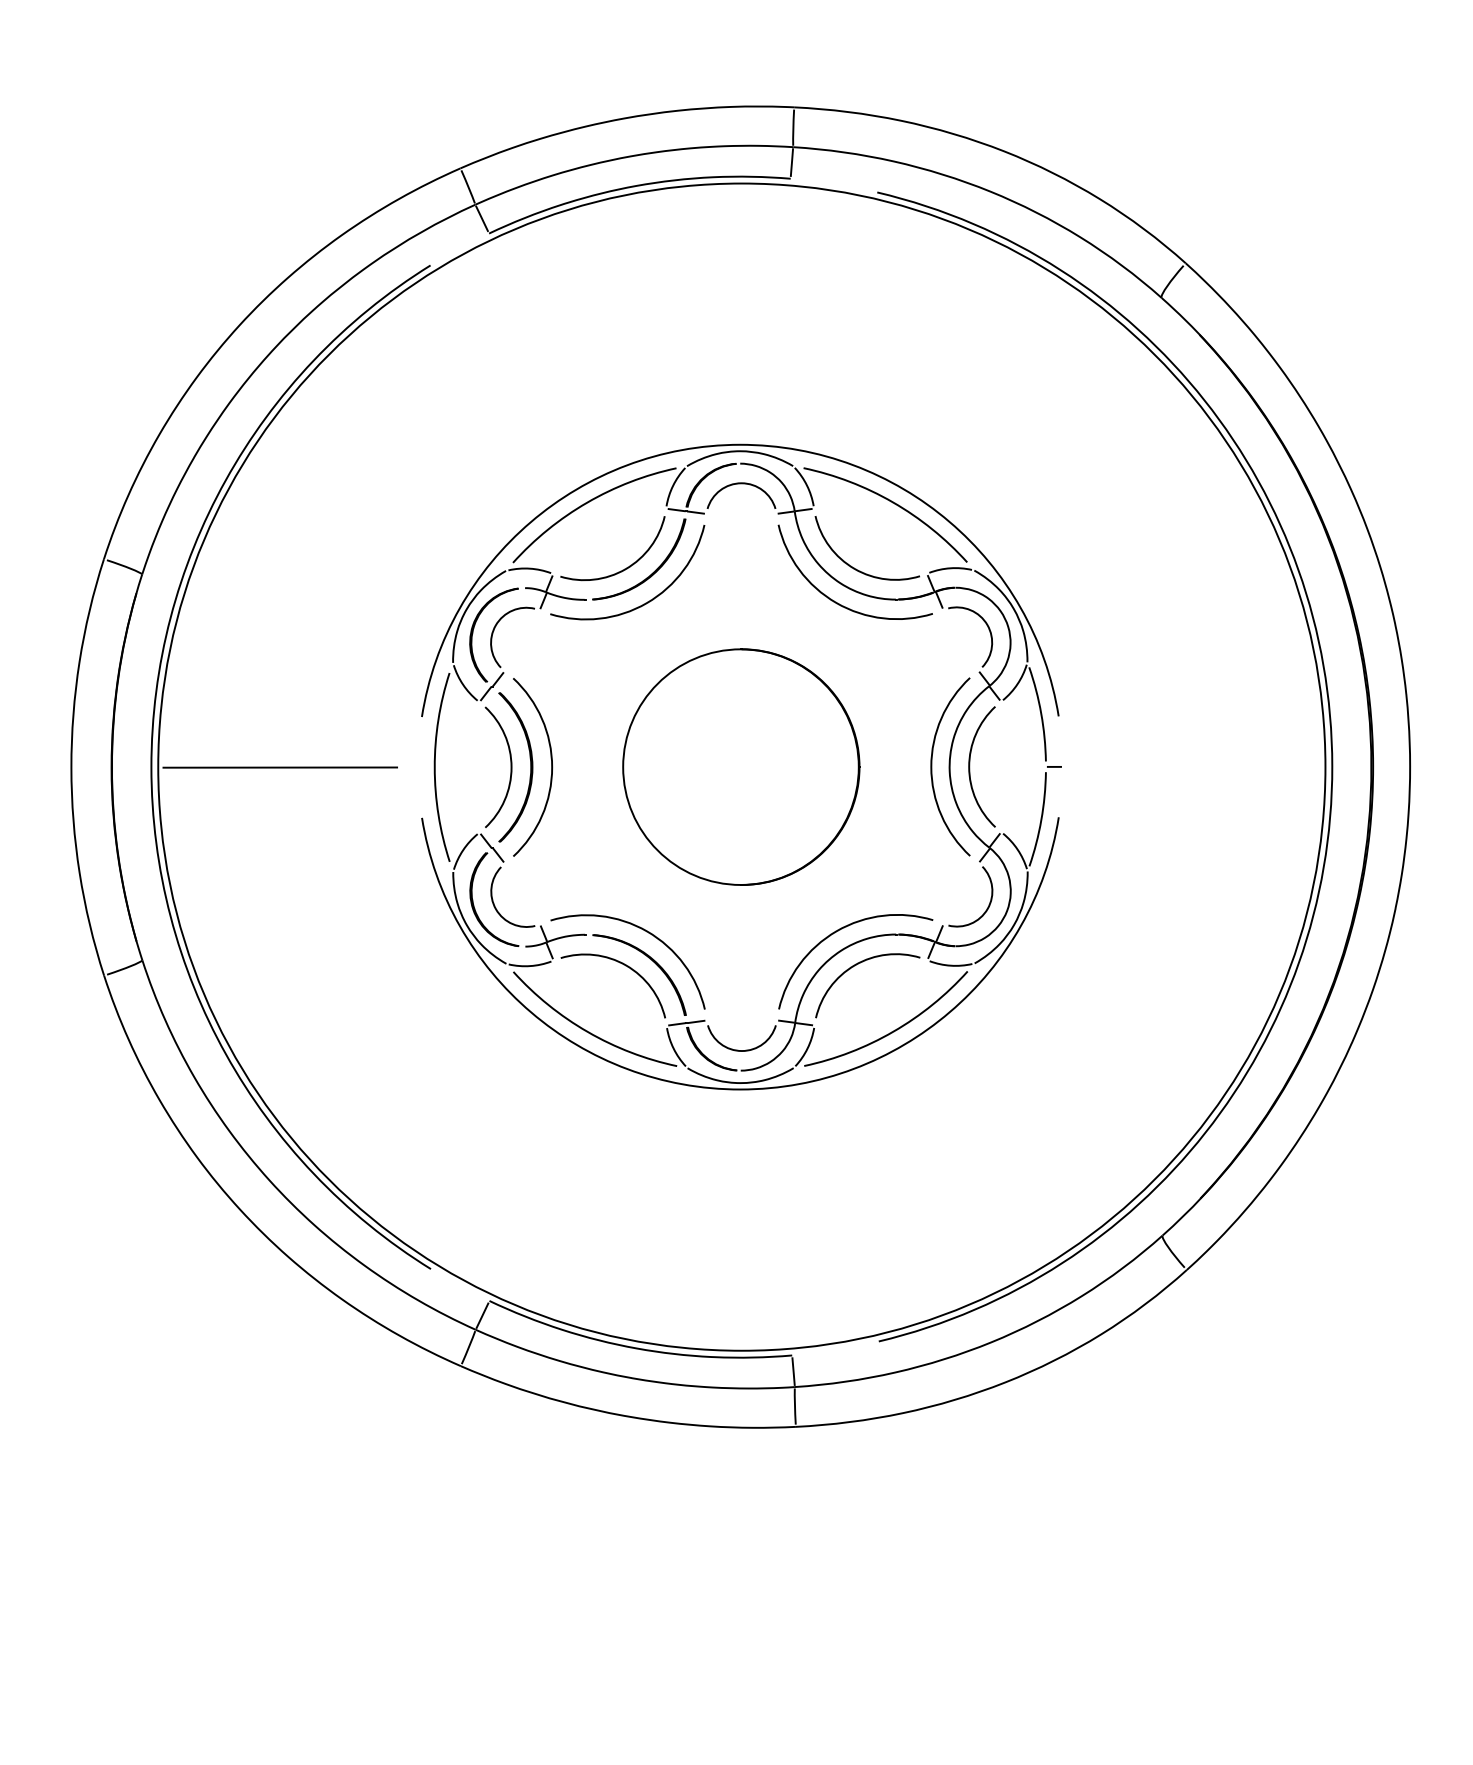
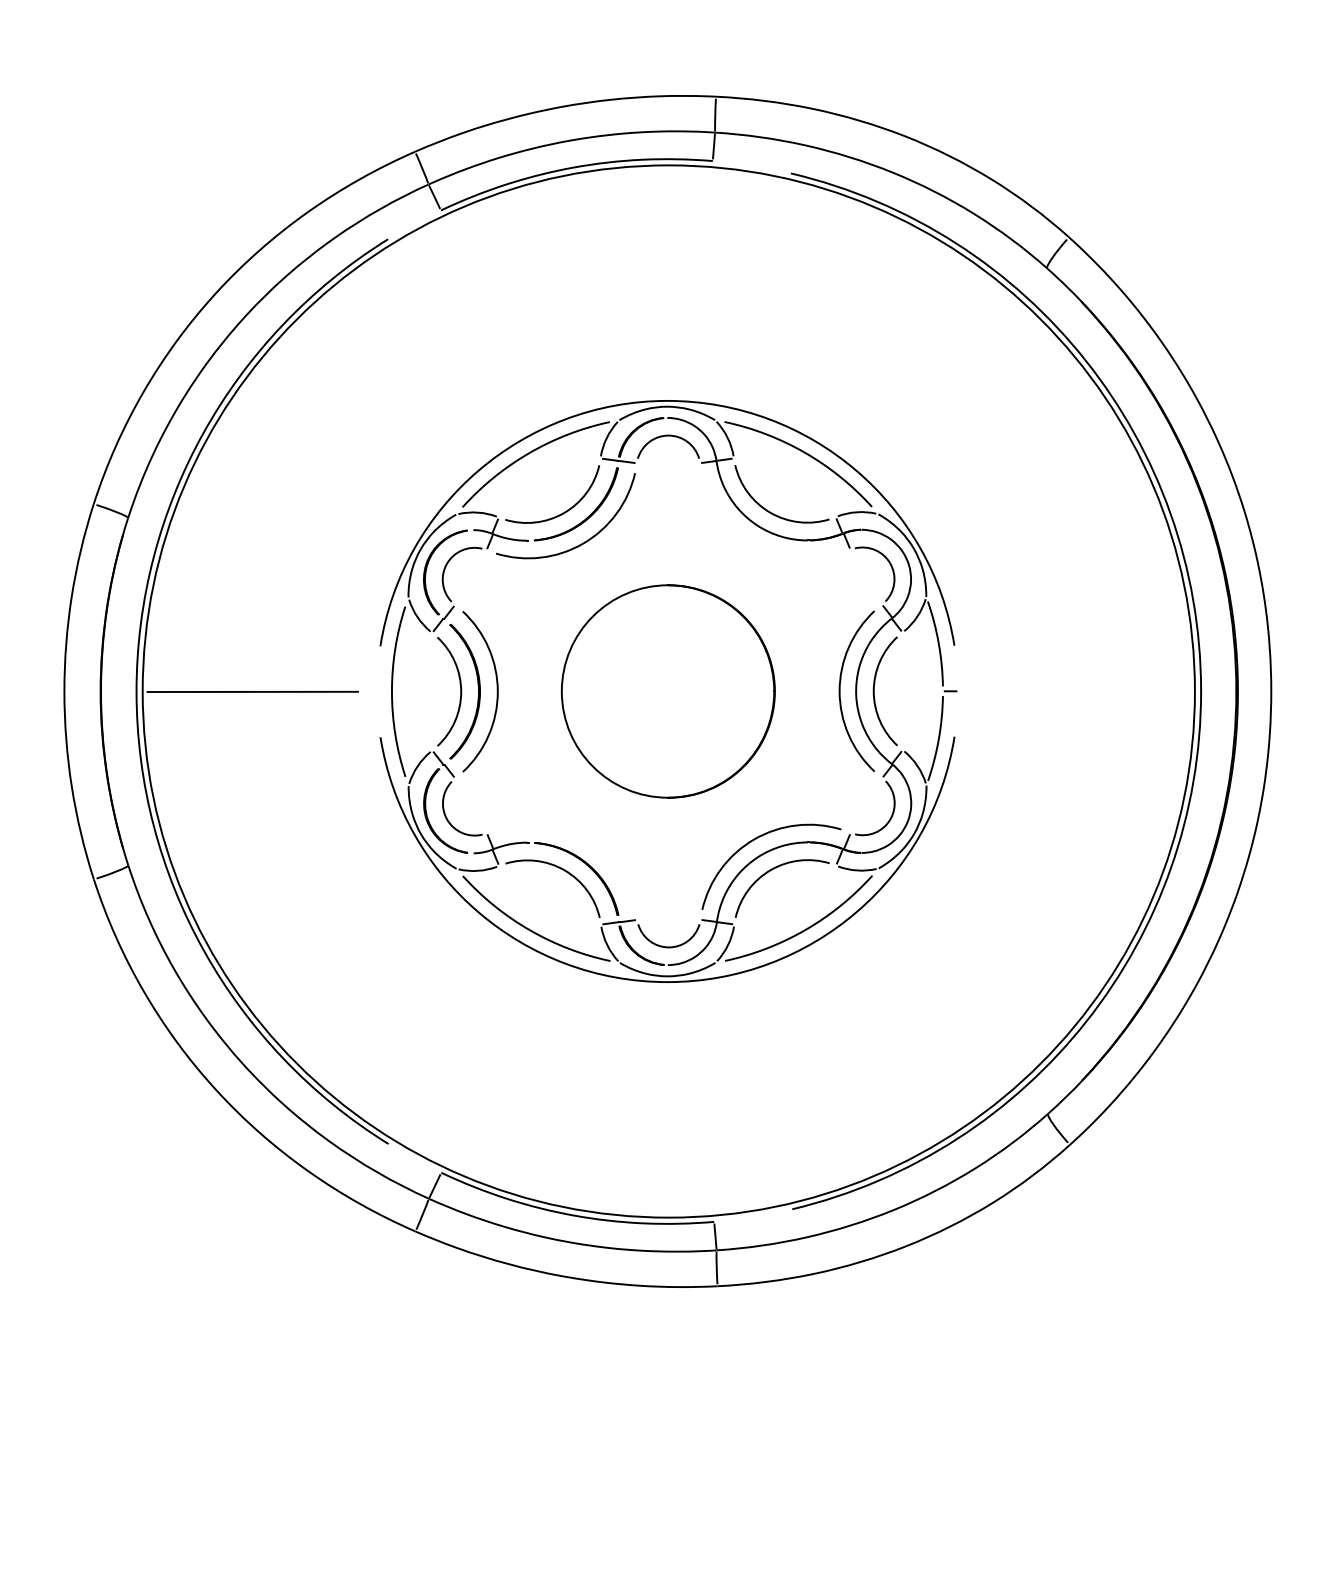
curve: (836, 601) -> (754, 542), removed
curve: (644, 931) -> (581, 839), removed

